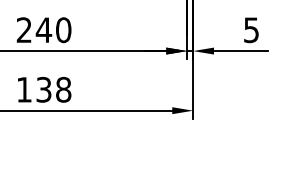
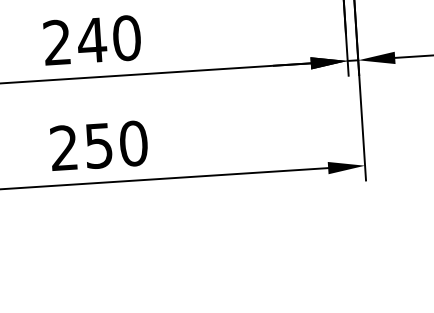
text: (43, 89) -> (98, 145), 138 -> 250

